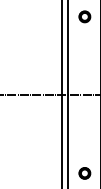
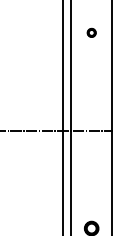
part: (84, 16) -> (91, 32), size x0.6

